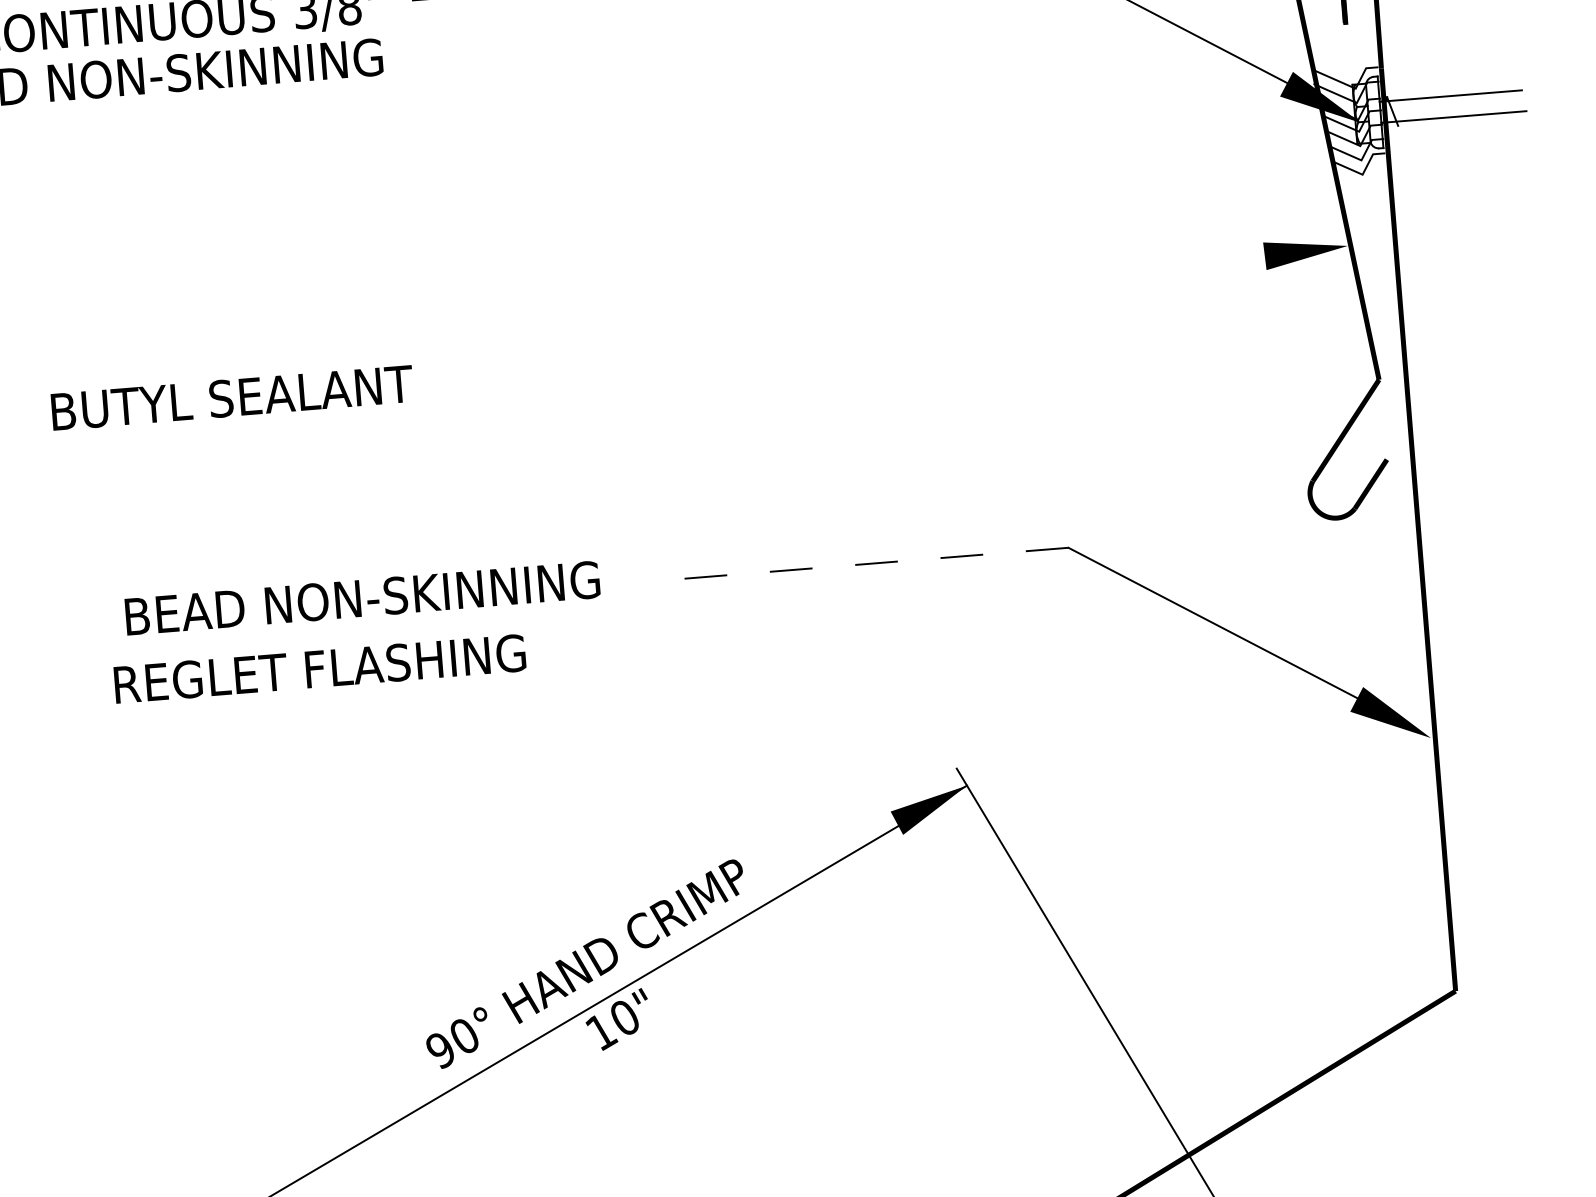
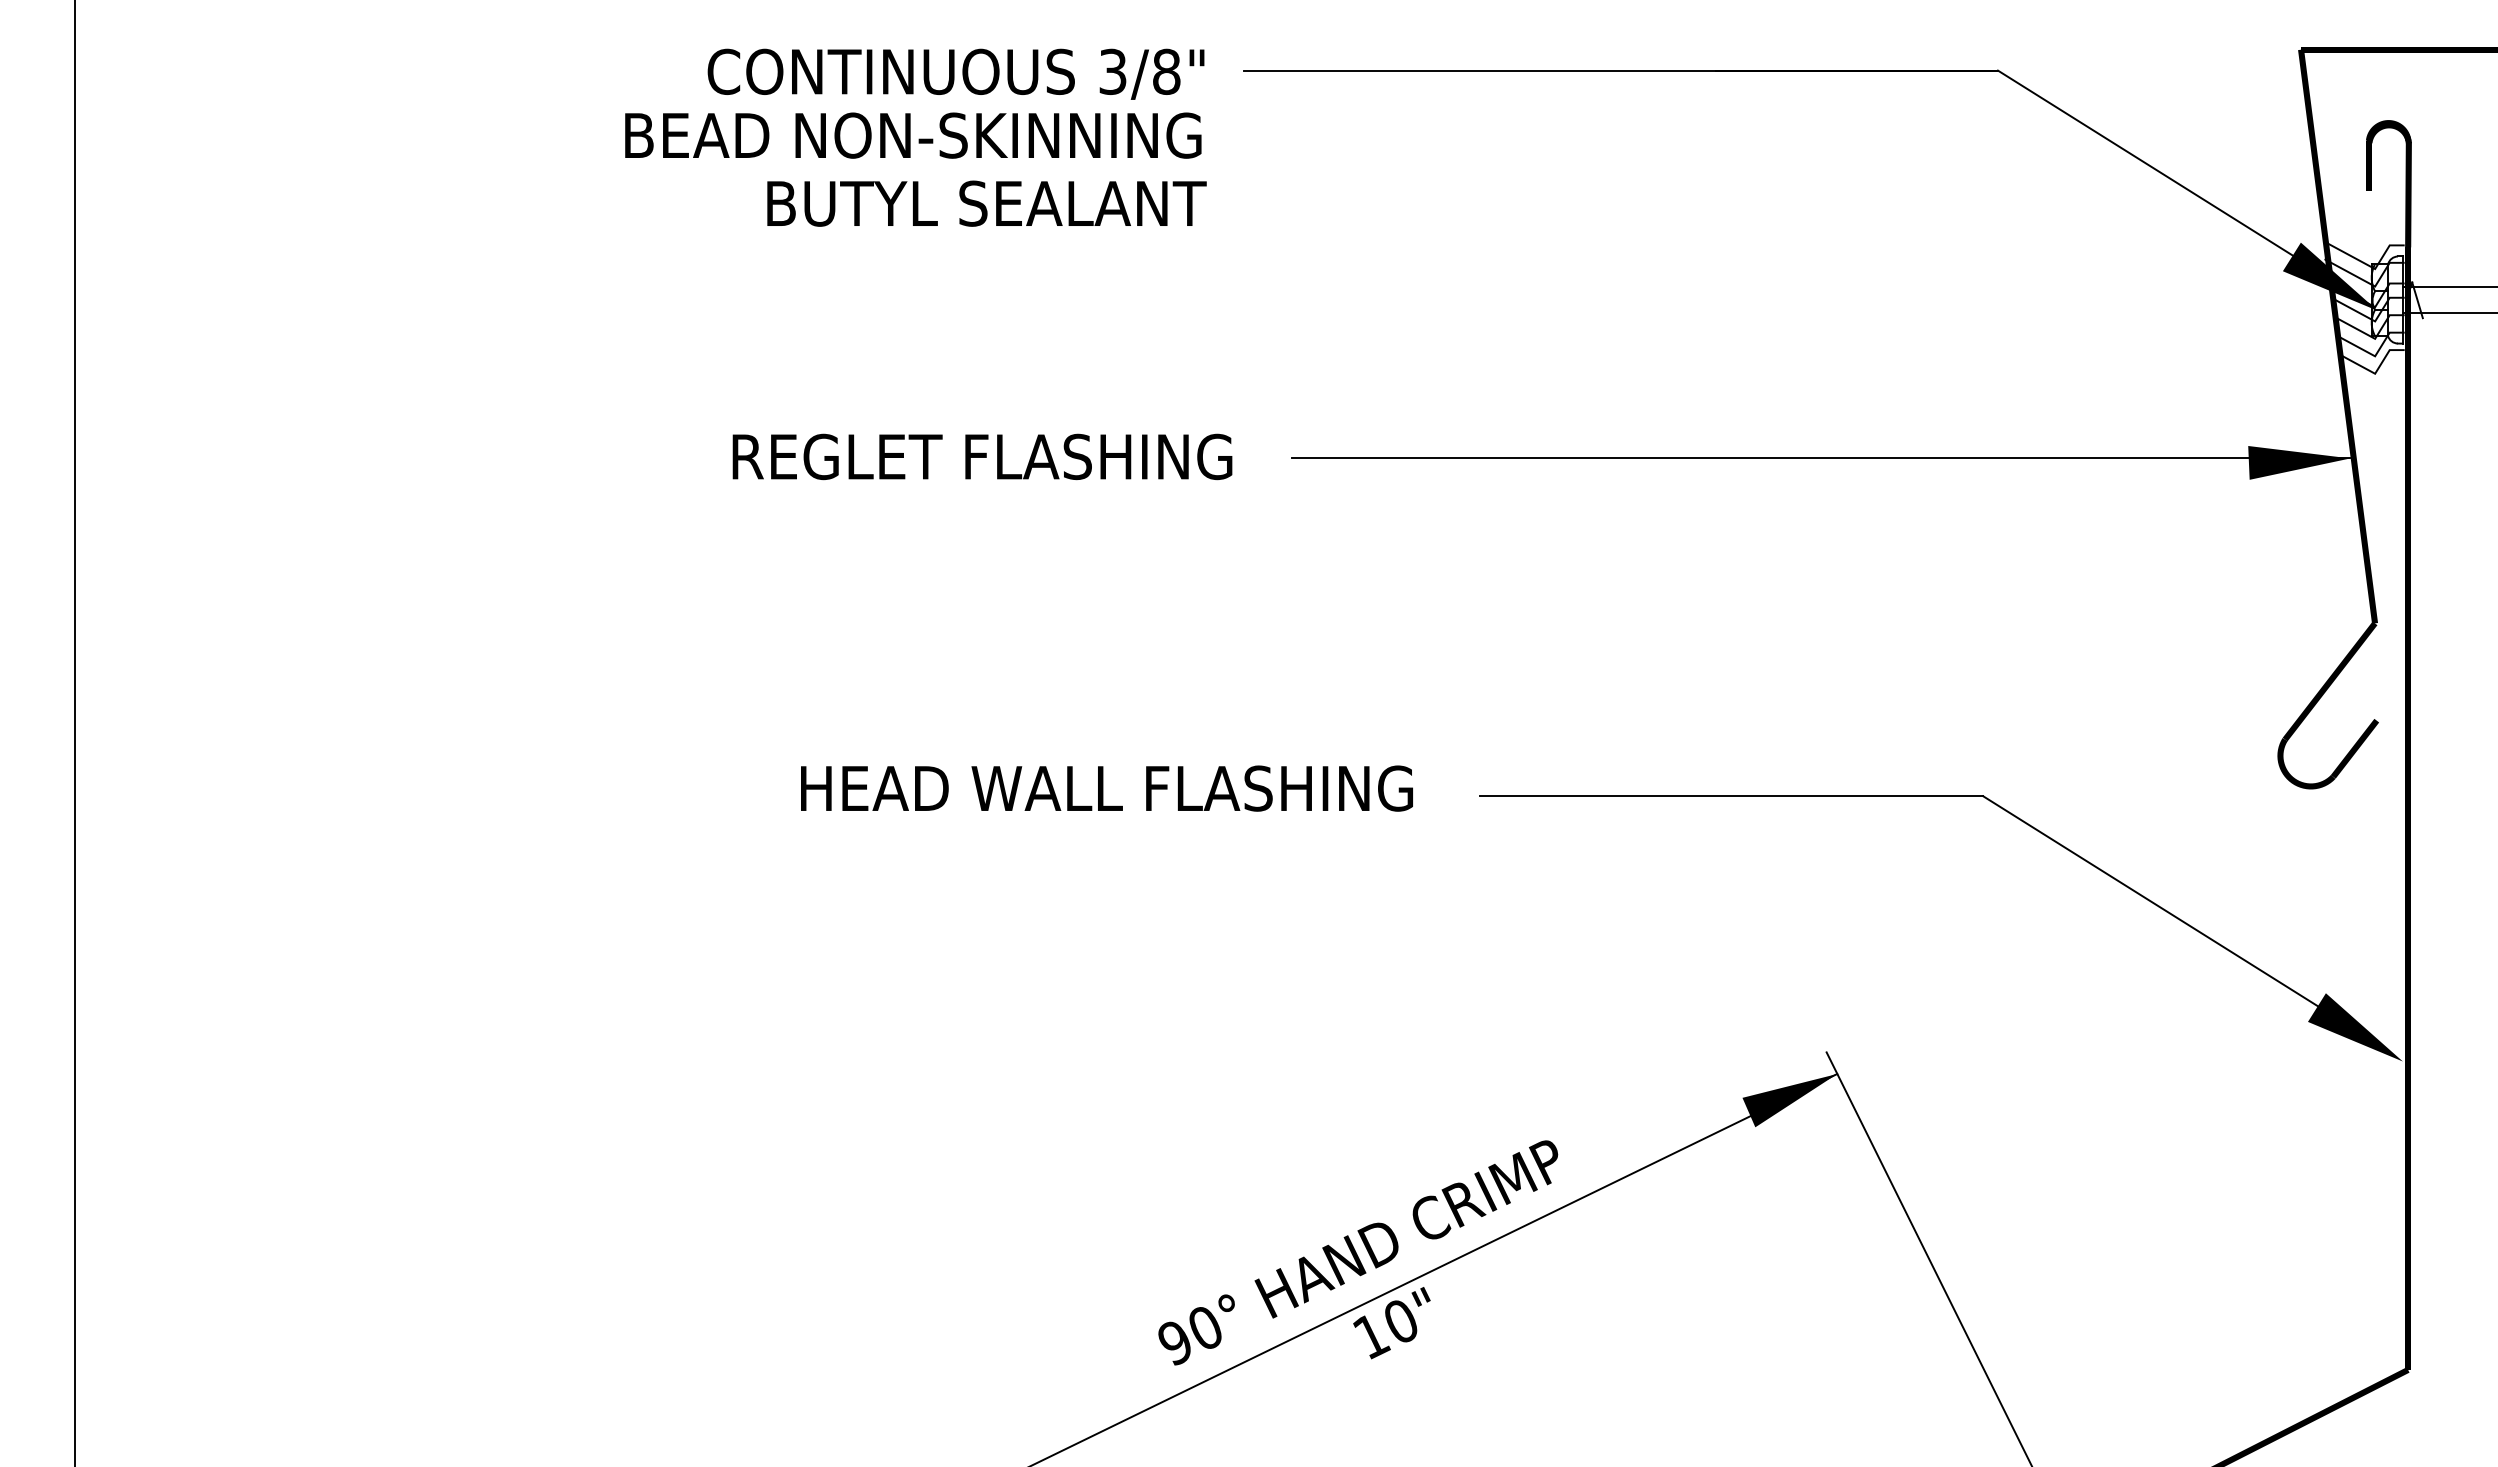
line: (912, 281) -> (1820, 458), added
text: (232, 397) -> (986, 203), moved
line: (861, 564) -> (1731, 796), dashed -> solid
text: (304, 602) -> (1053, 788), BEAD NON-SKINNING -> HEAD WALL FLASHING
text: (320, 668) -> (982, 456), moved

